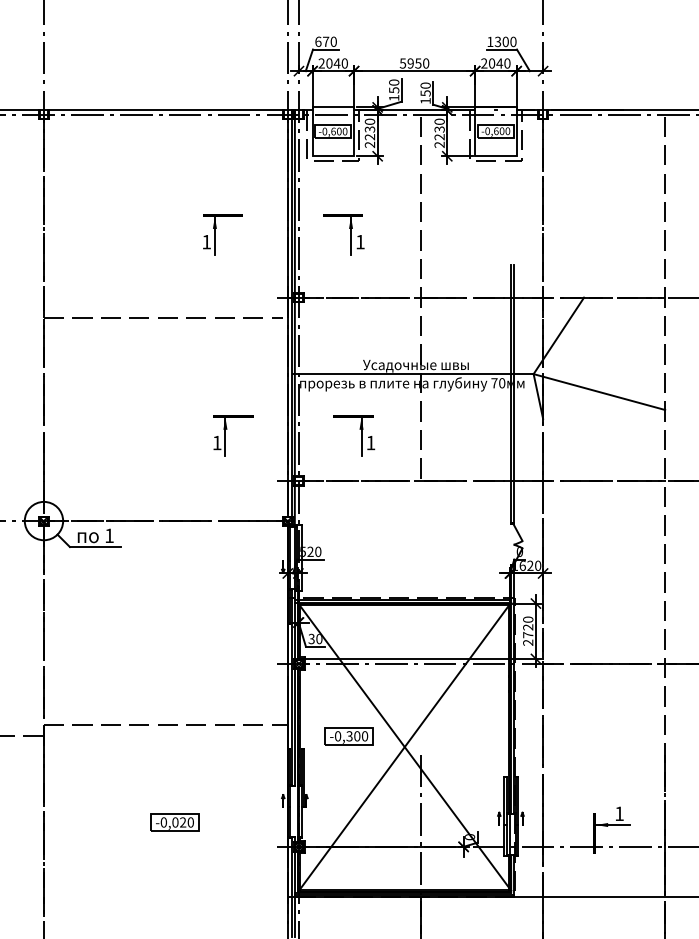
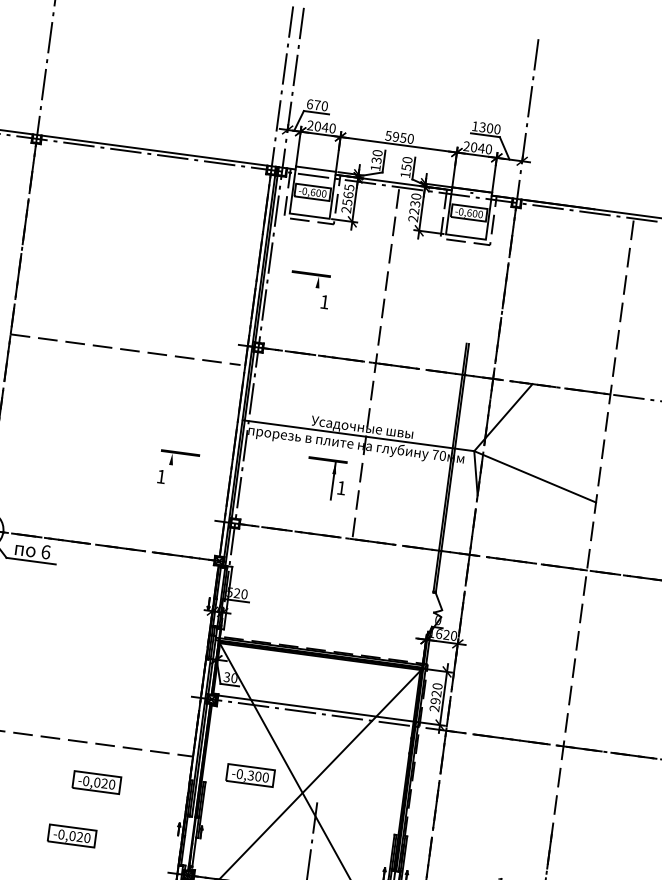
text: (393, 90) -> (375, 160), 150 -> 130
text: (369, 129) -> (347, 195), 2230 -> 2565
part: (215, 234) -> (186, 276), removed
line: (351, 235) -> (317, 294), removed
part: (361, 435) -> (333, 479), moved
line: (225, 436) -> (170, 471), removed
text: (109, 535) -> (46, 551), 1 -> 6
text: (528, 635) -> (435, 701), 2720 -> 2920
part: (192, 764) -> (96, 782), added

